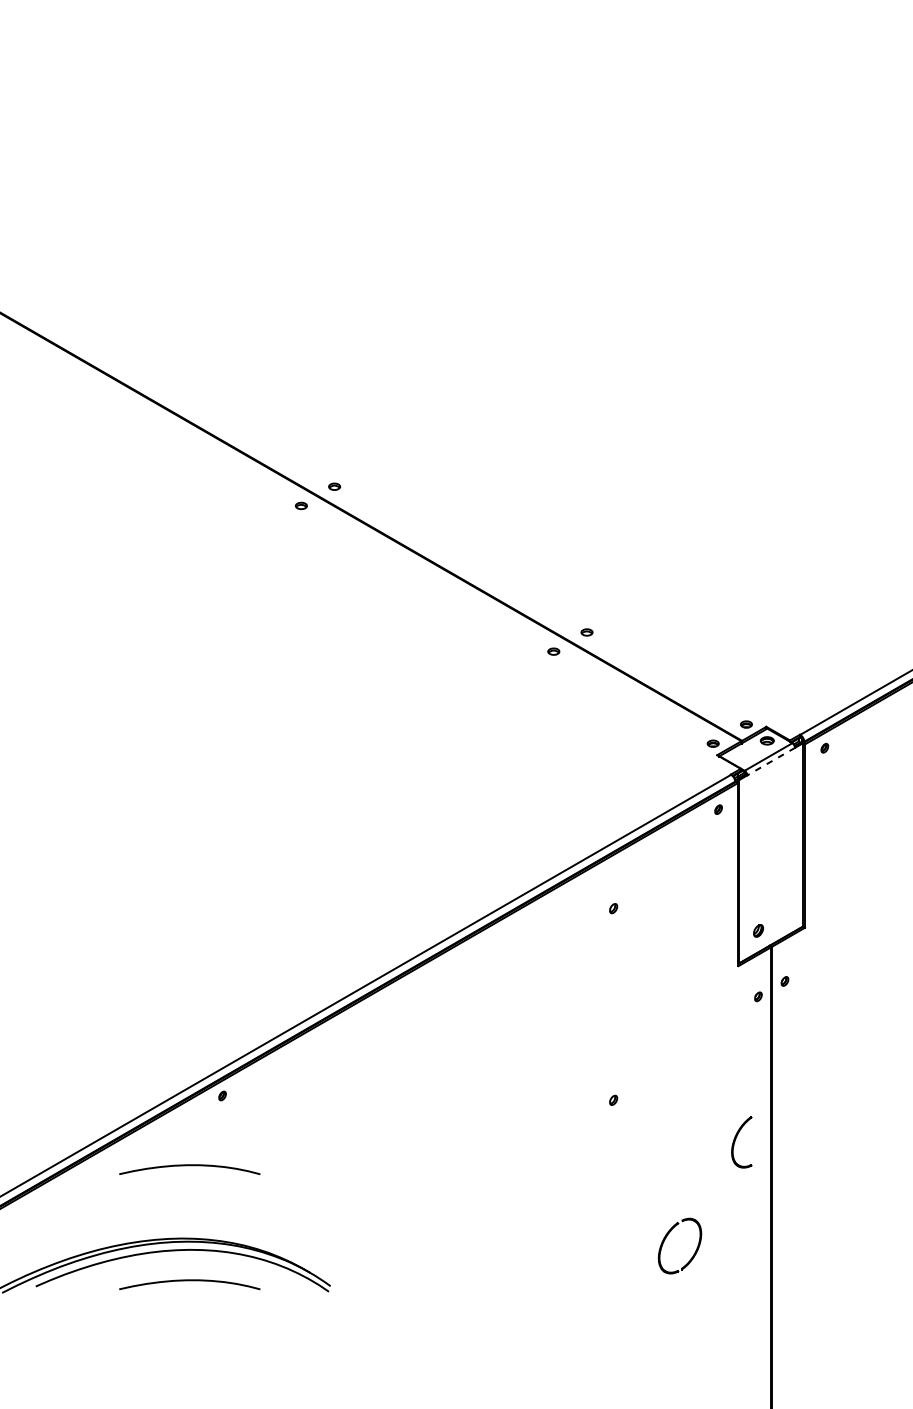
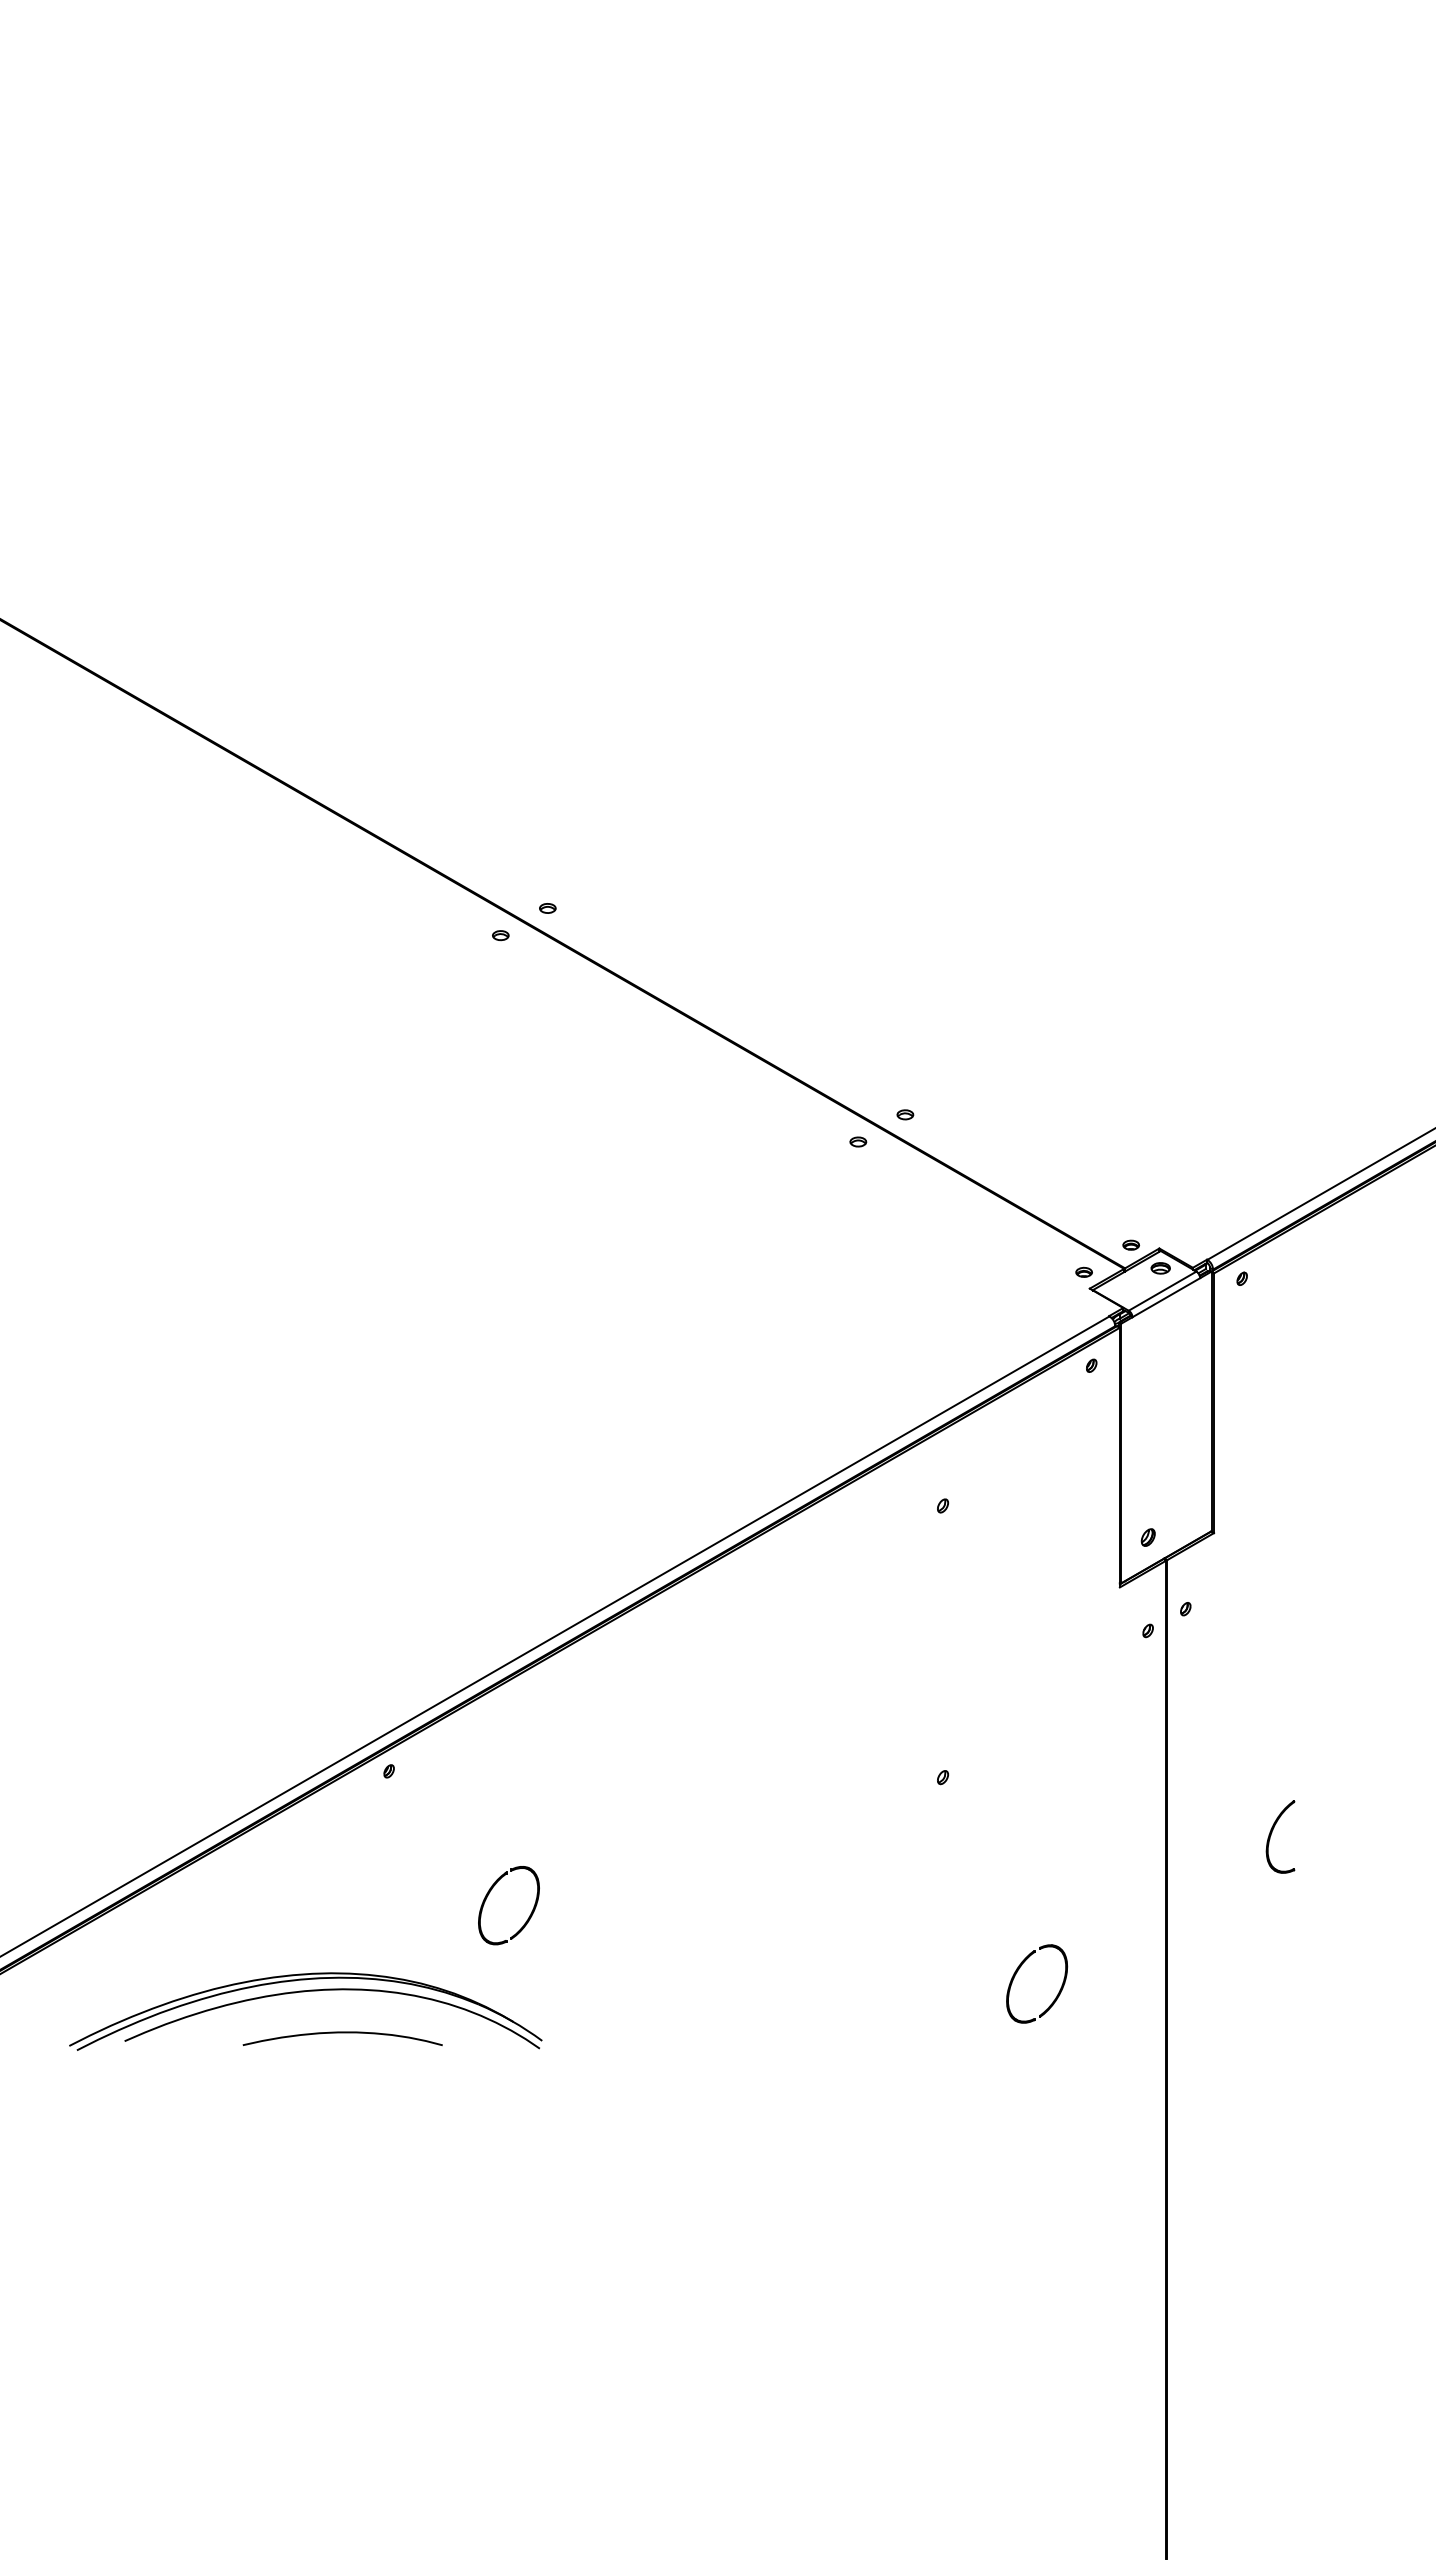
line: (770, 761) -> (1165, 1297), dashed -> solid
part: (736, 1139) -> (1272, 1832), moved
curve: (189, 1165) -> (342, 1870), removed
part: (293, 1182) -> (489, 1894), added

